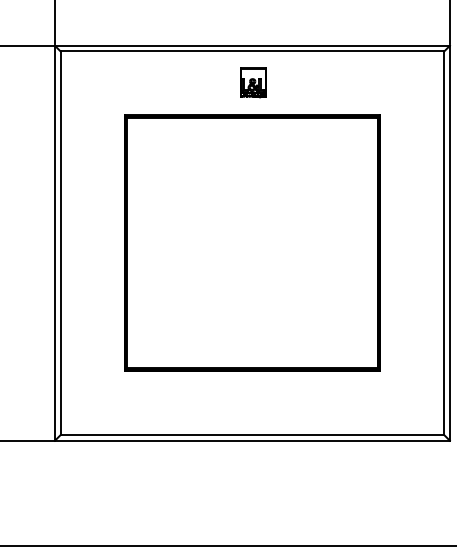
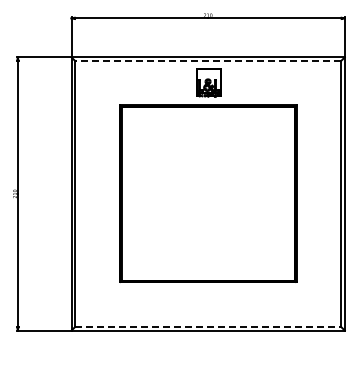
line: (252, 51) -> (208, 61), solid -> dashed
part: (252, 82) -> (208, 82), size x1.4
line: (252, 434) -> (208, 326), solid -> dashed

